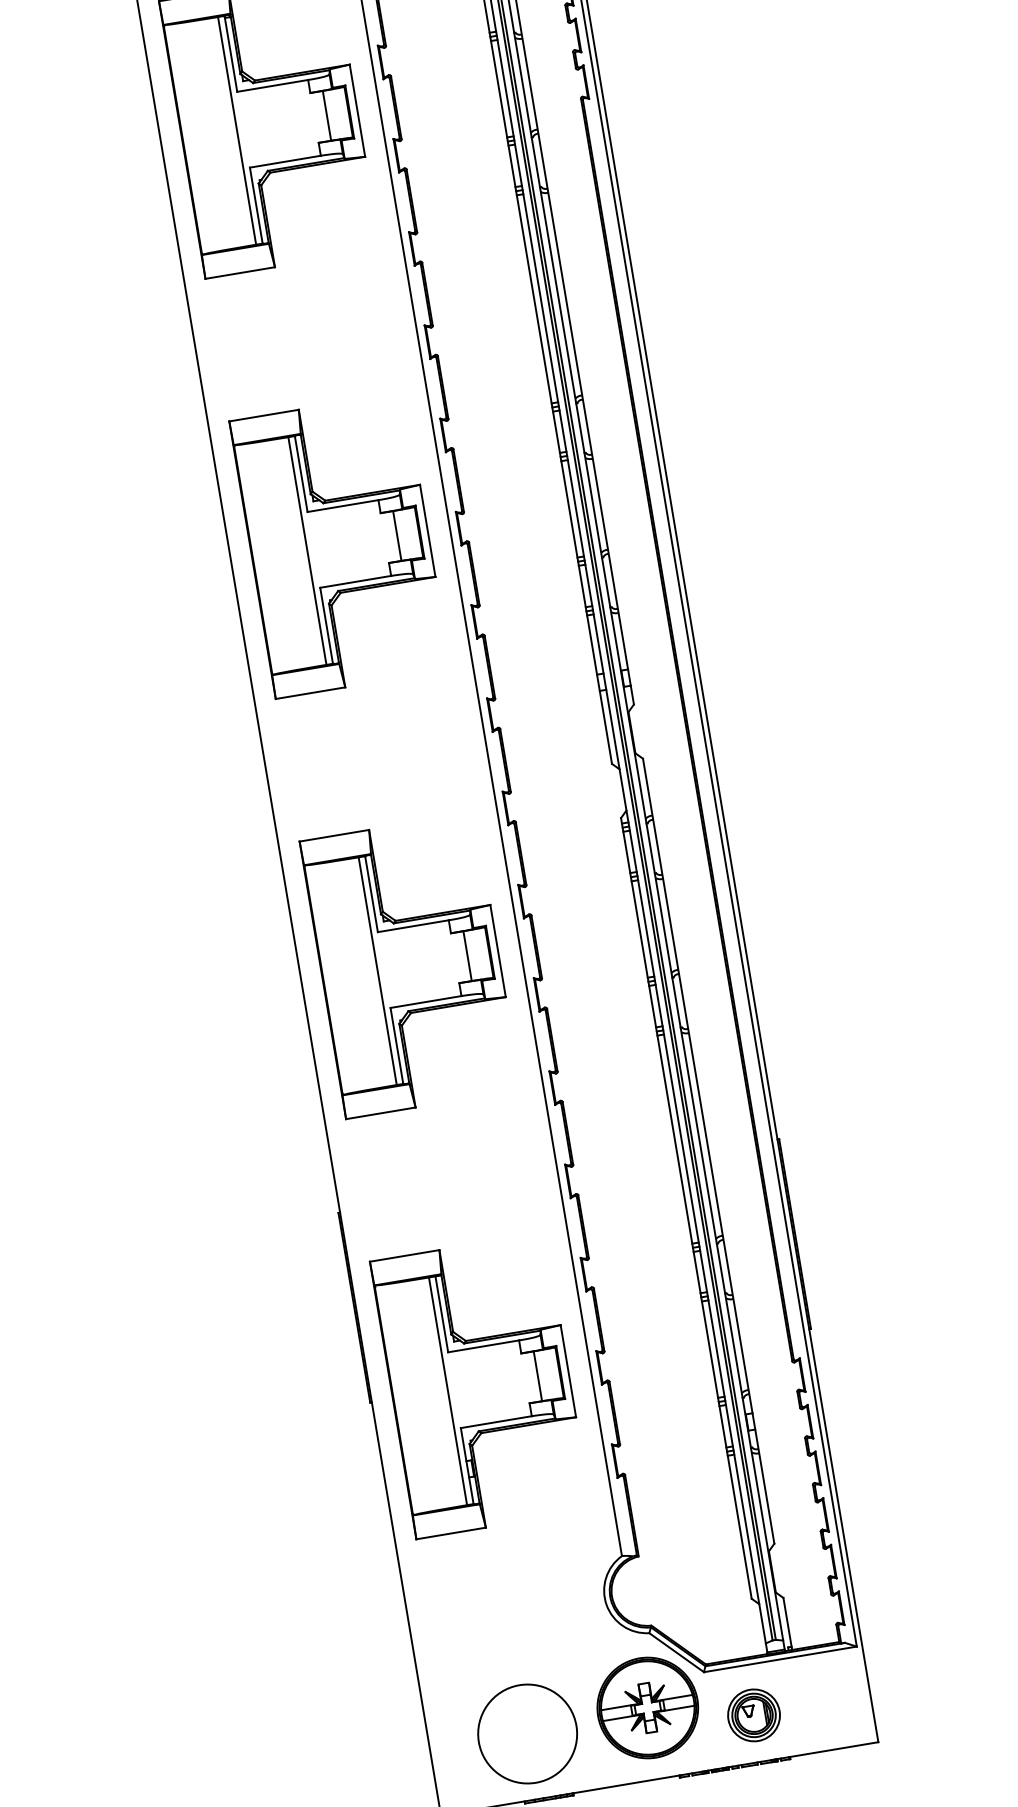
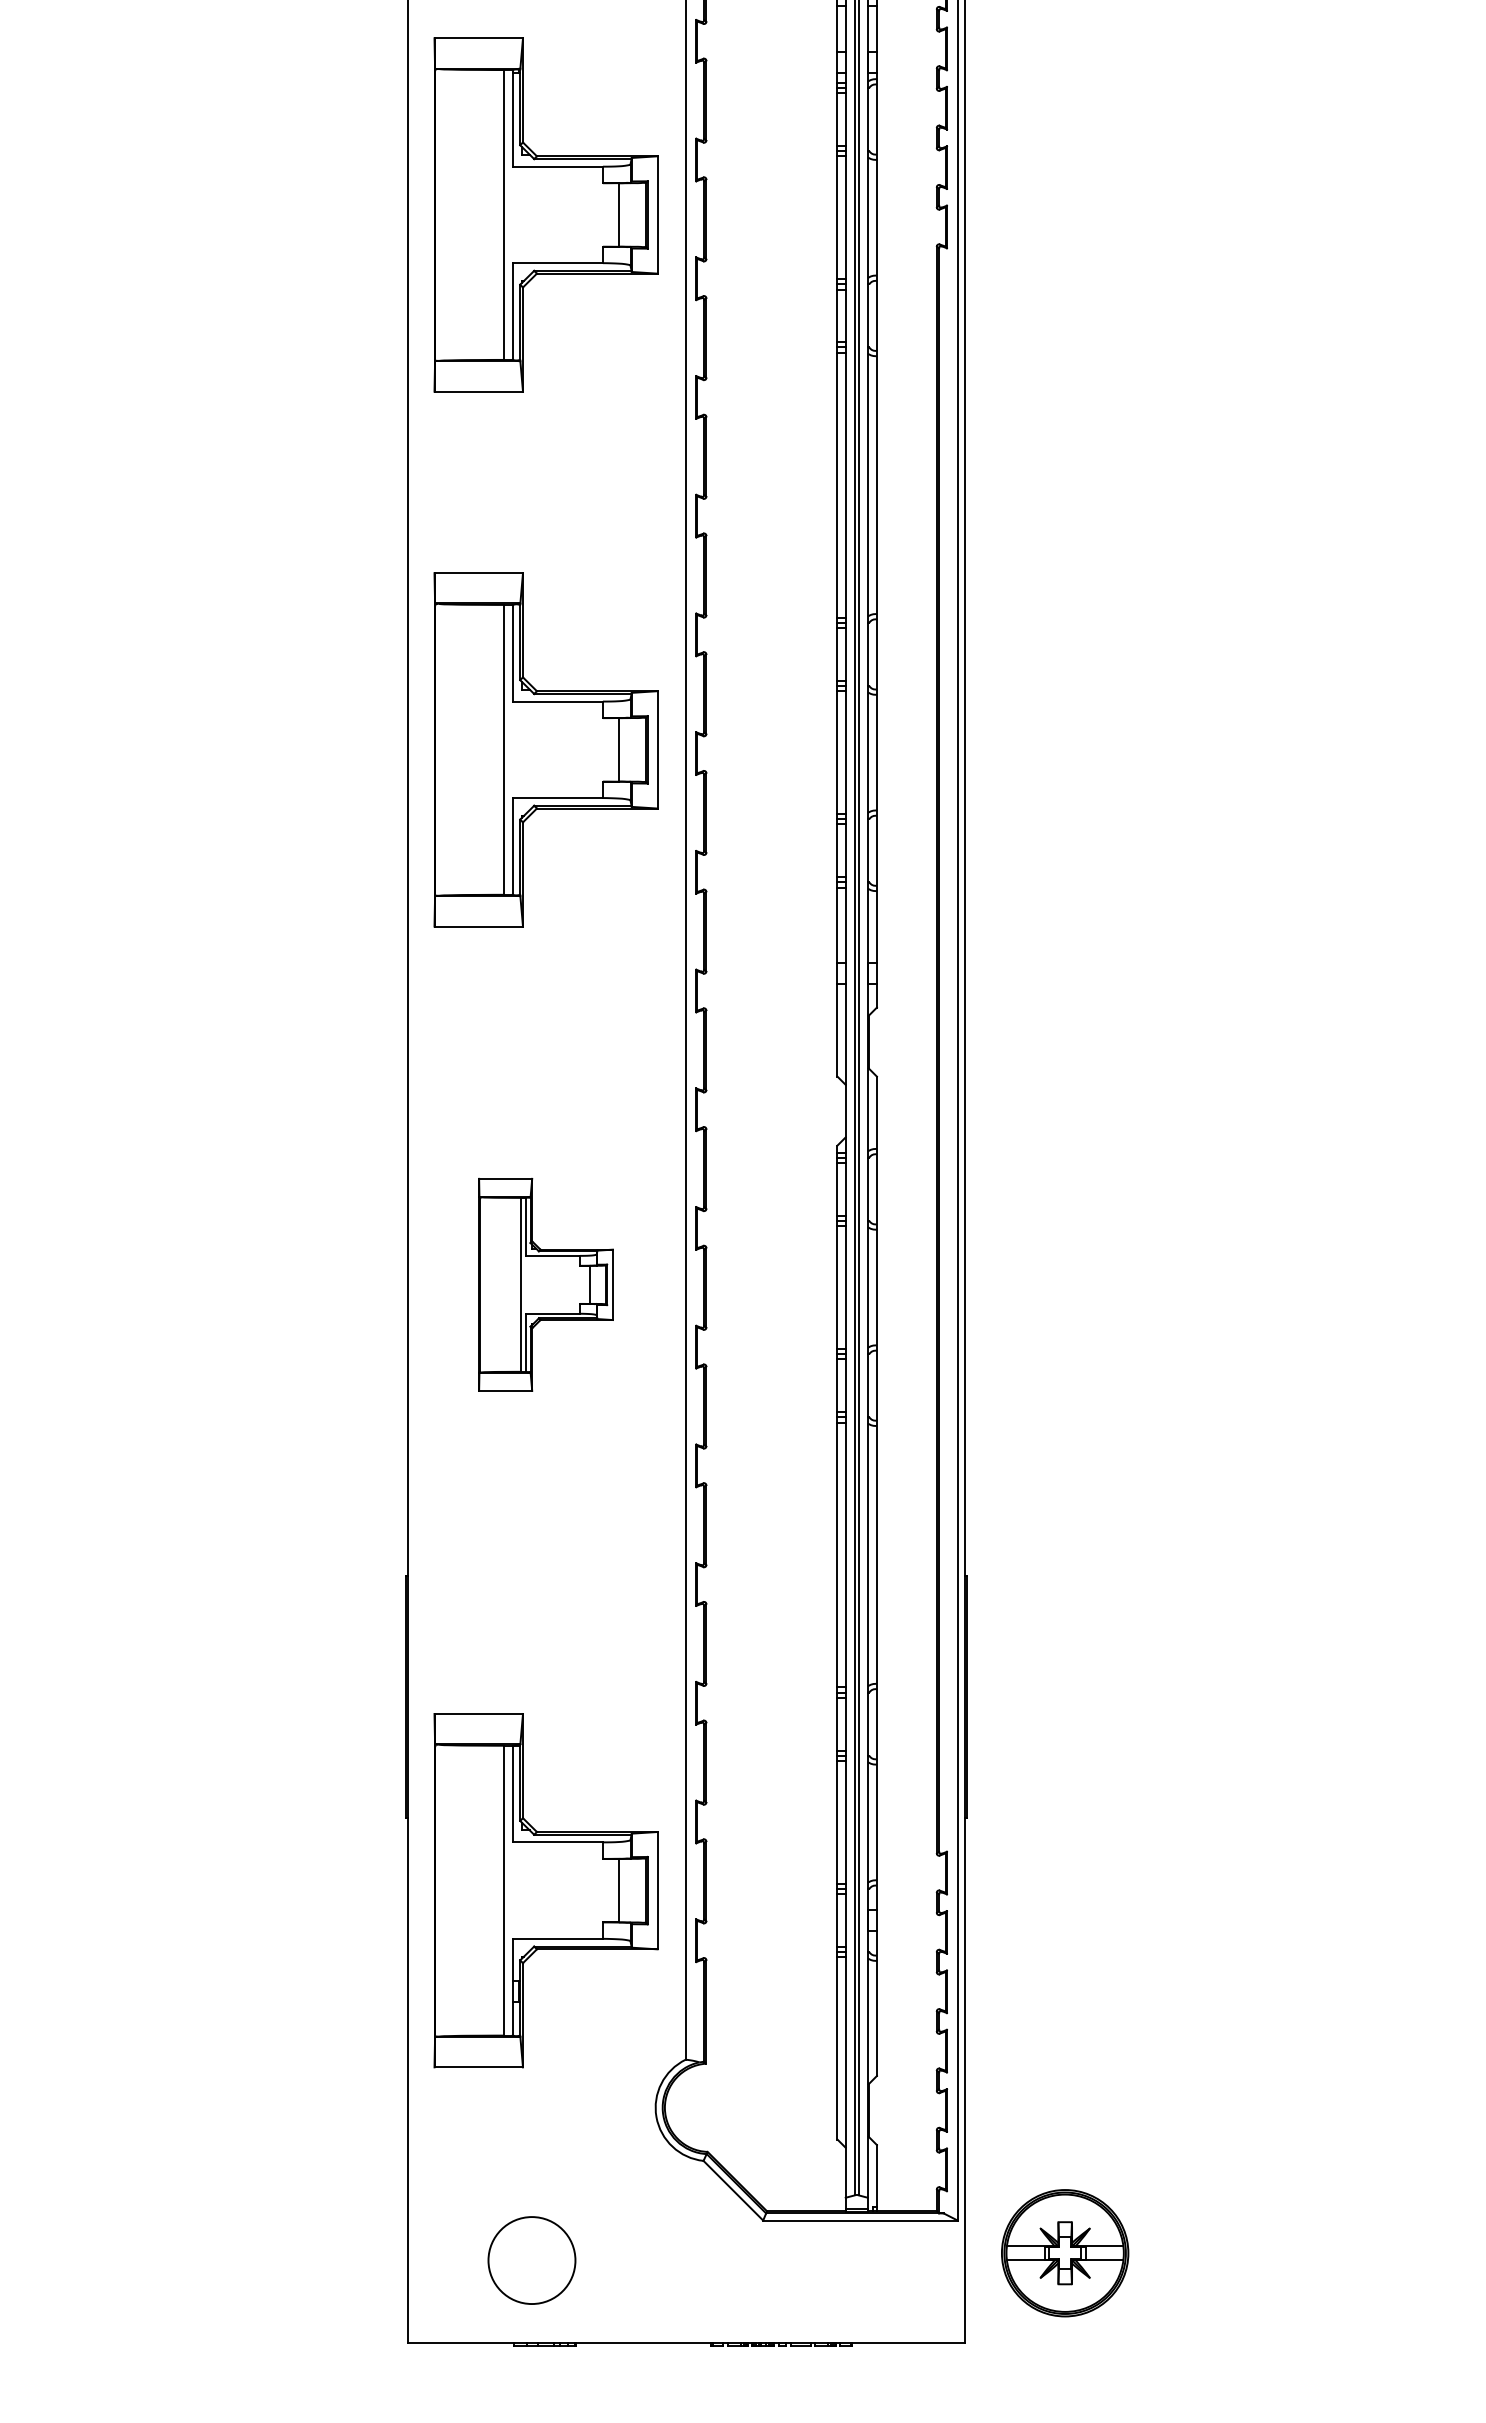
part: (409, 965) -> (545, 1284), size x0.6
part: (480, 1385) -> (545, 1890), moved
part: (648, 1708) -> (1065, 2253), moved
part: (753, 1715) -> (815, 2284), removed
circle: (527, 1734) -> (531, 2260), size x0.7

